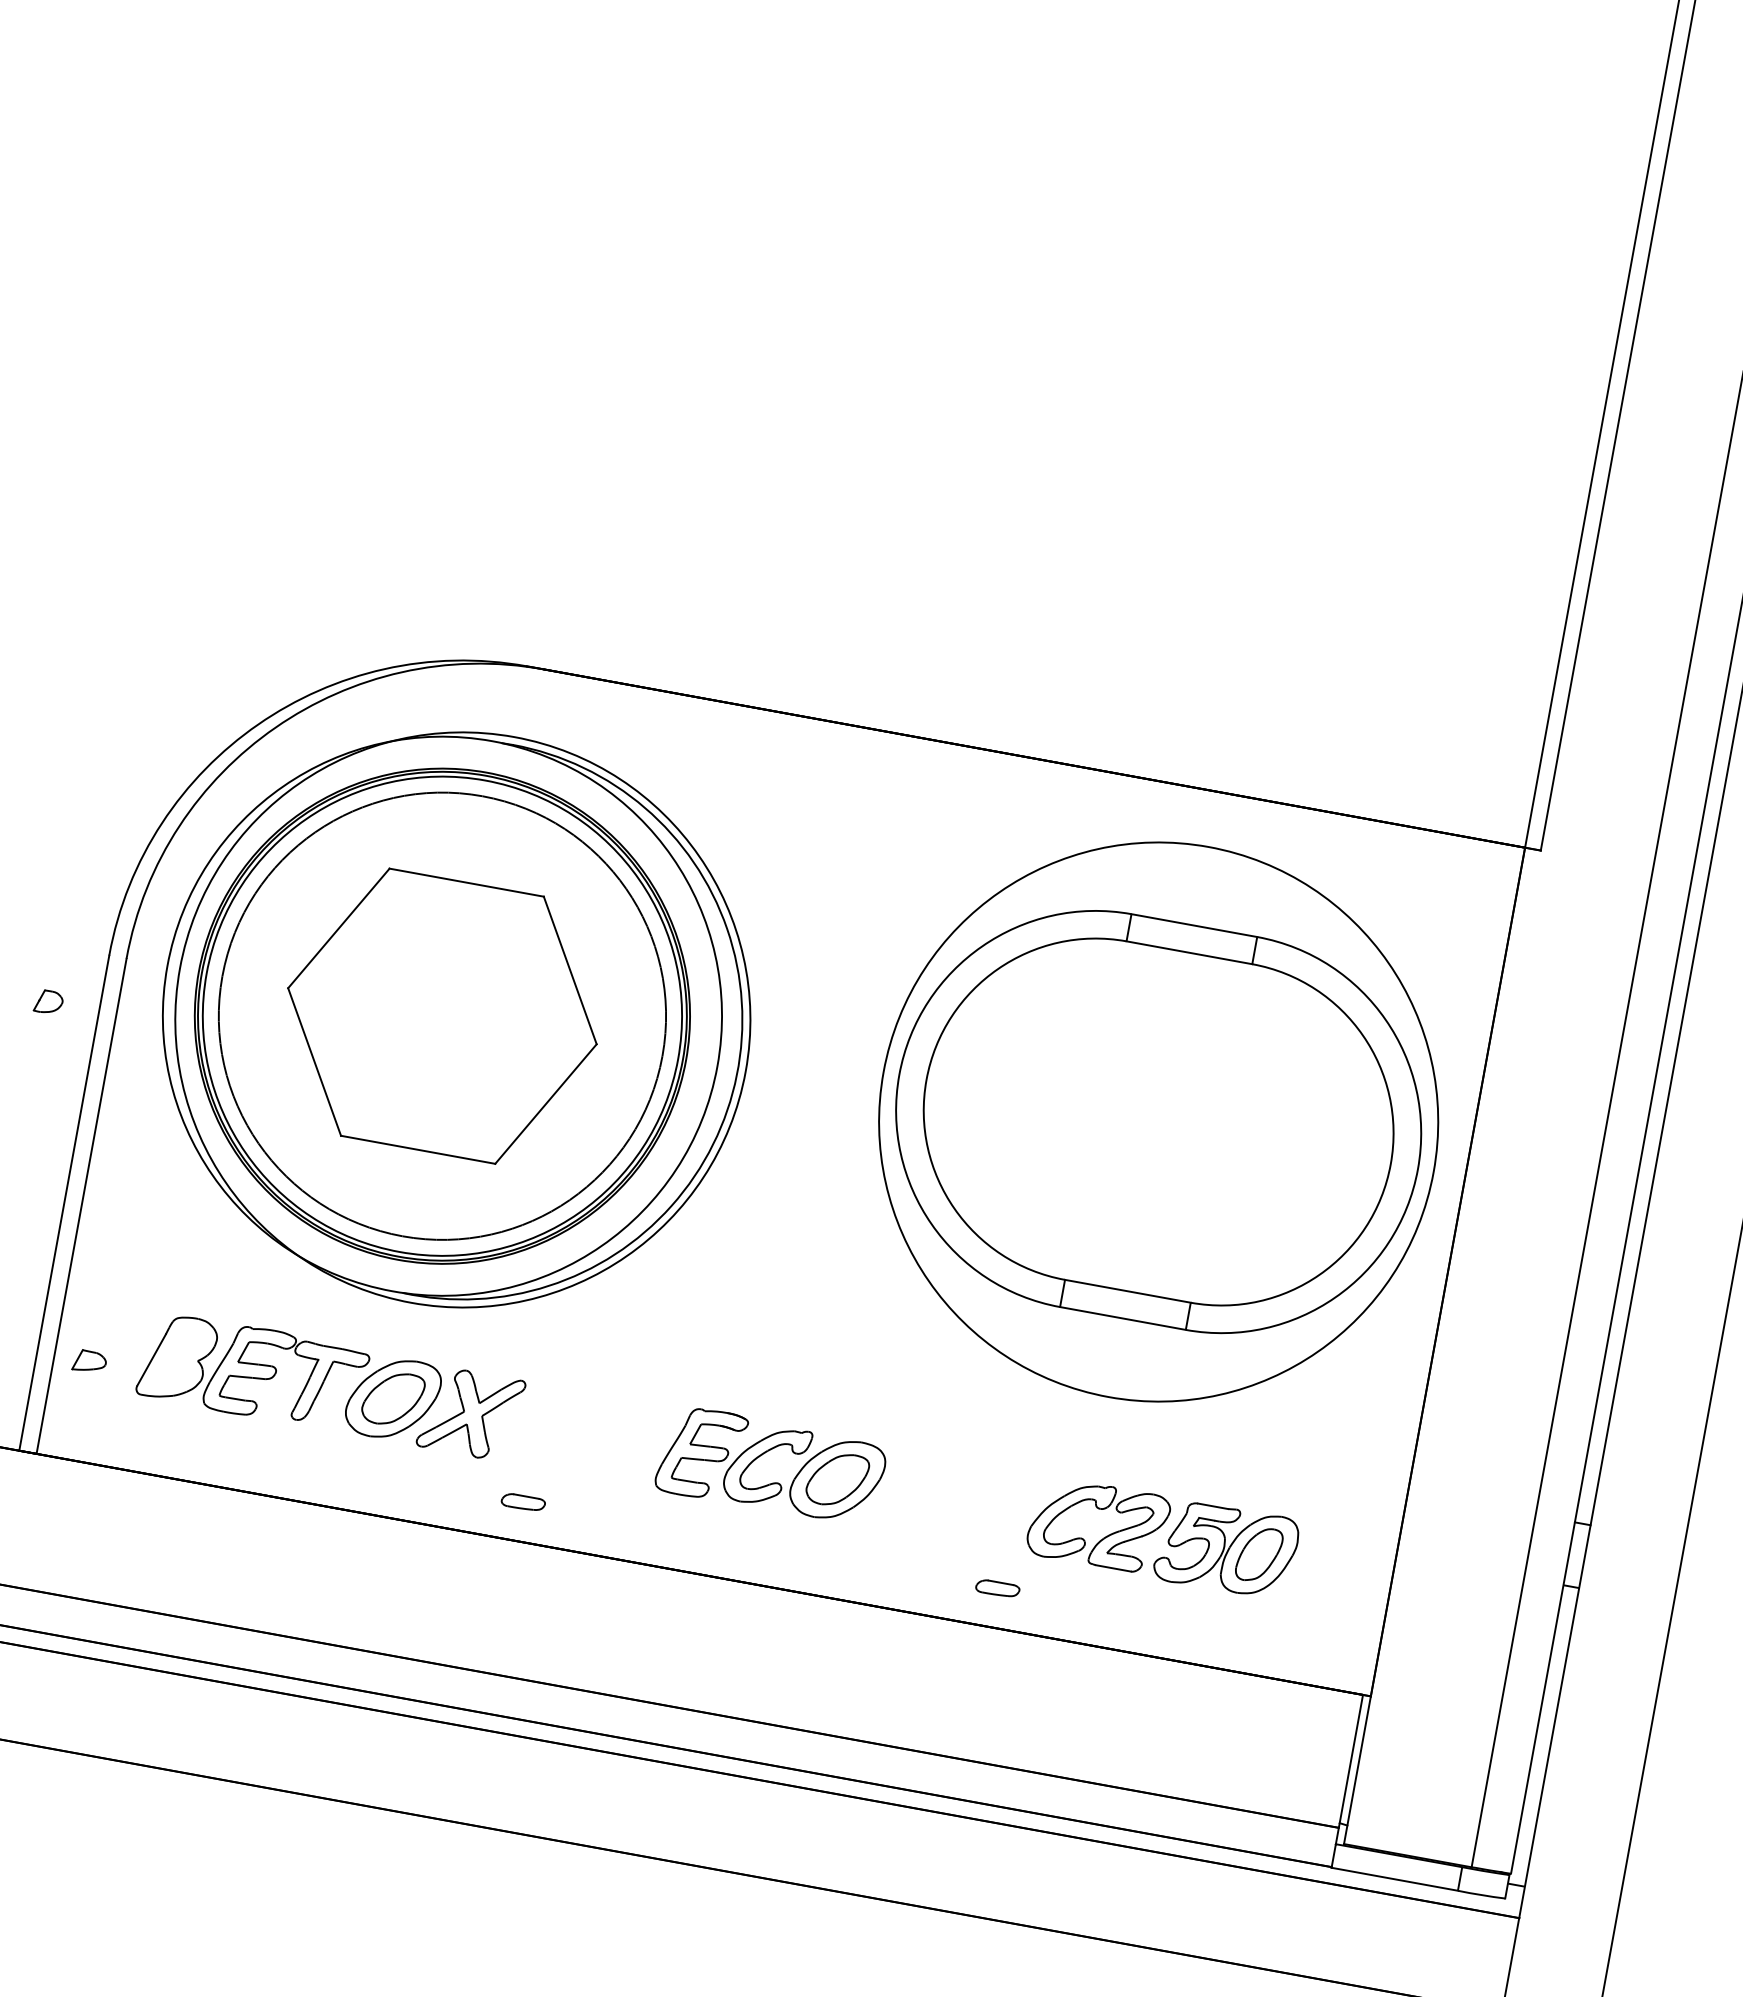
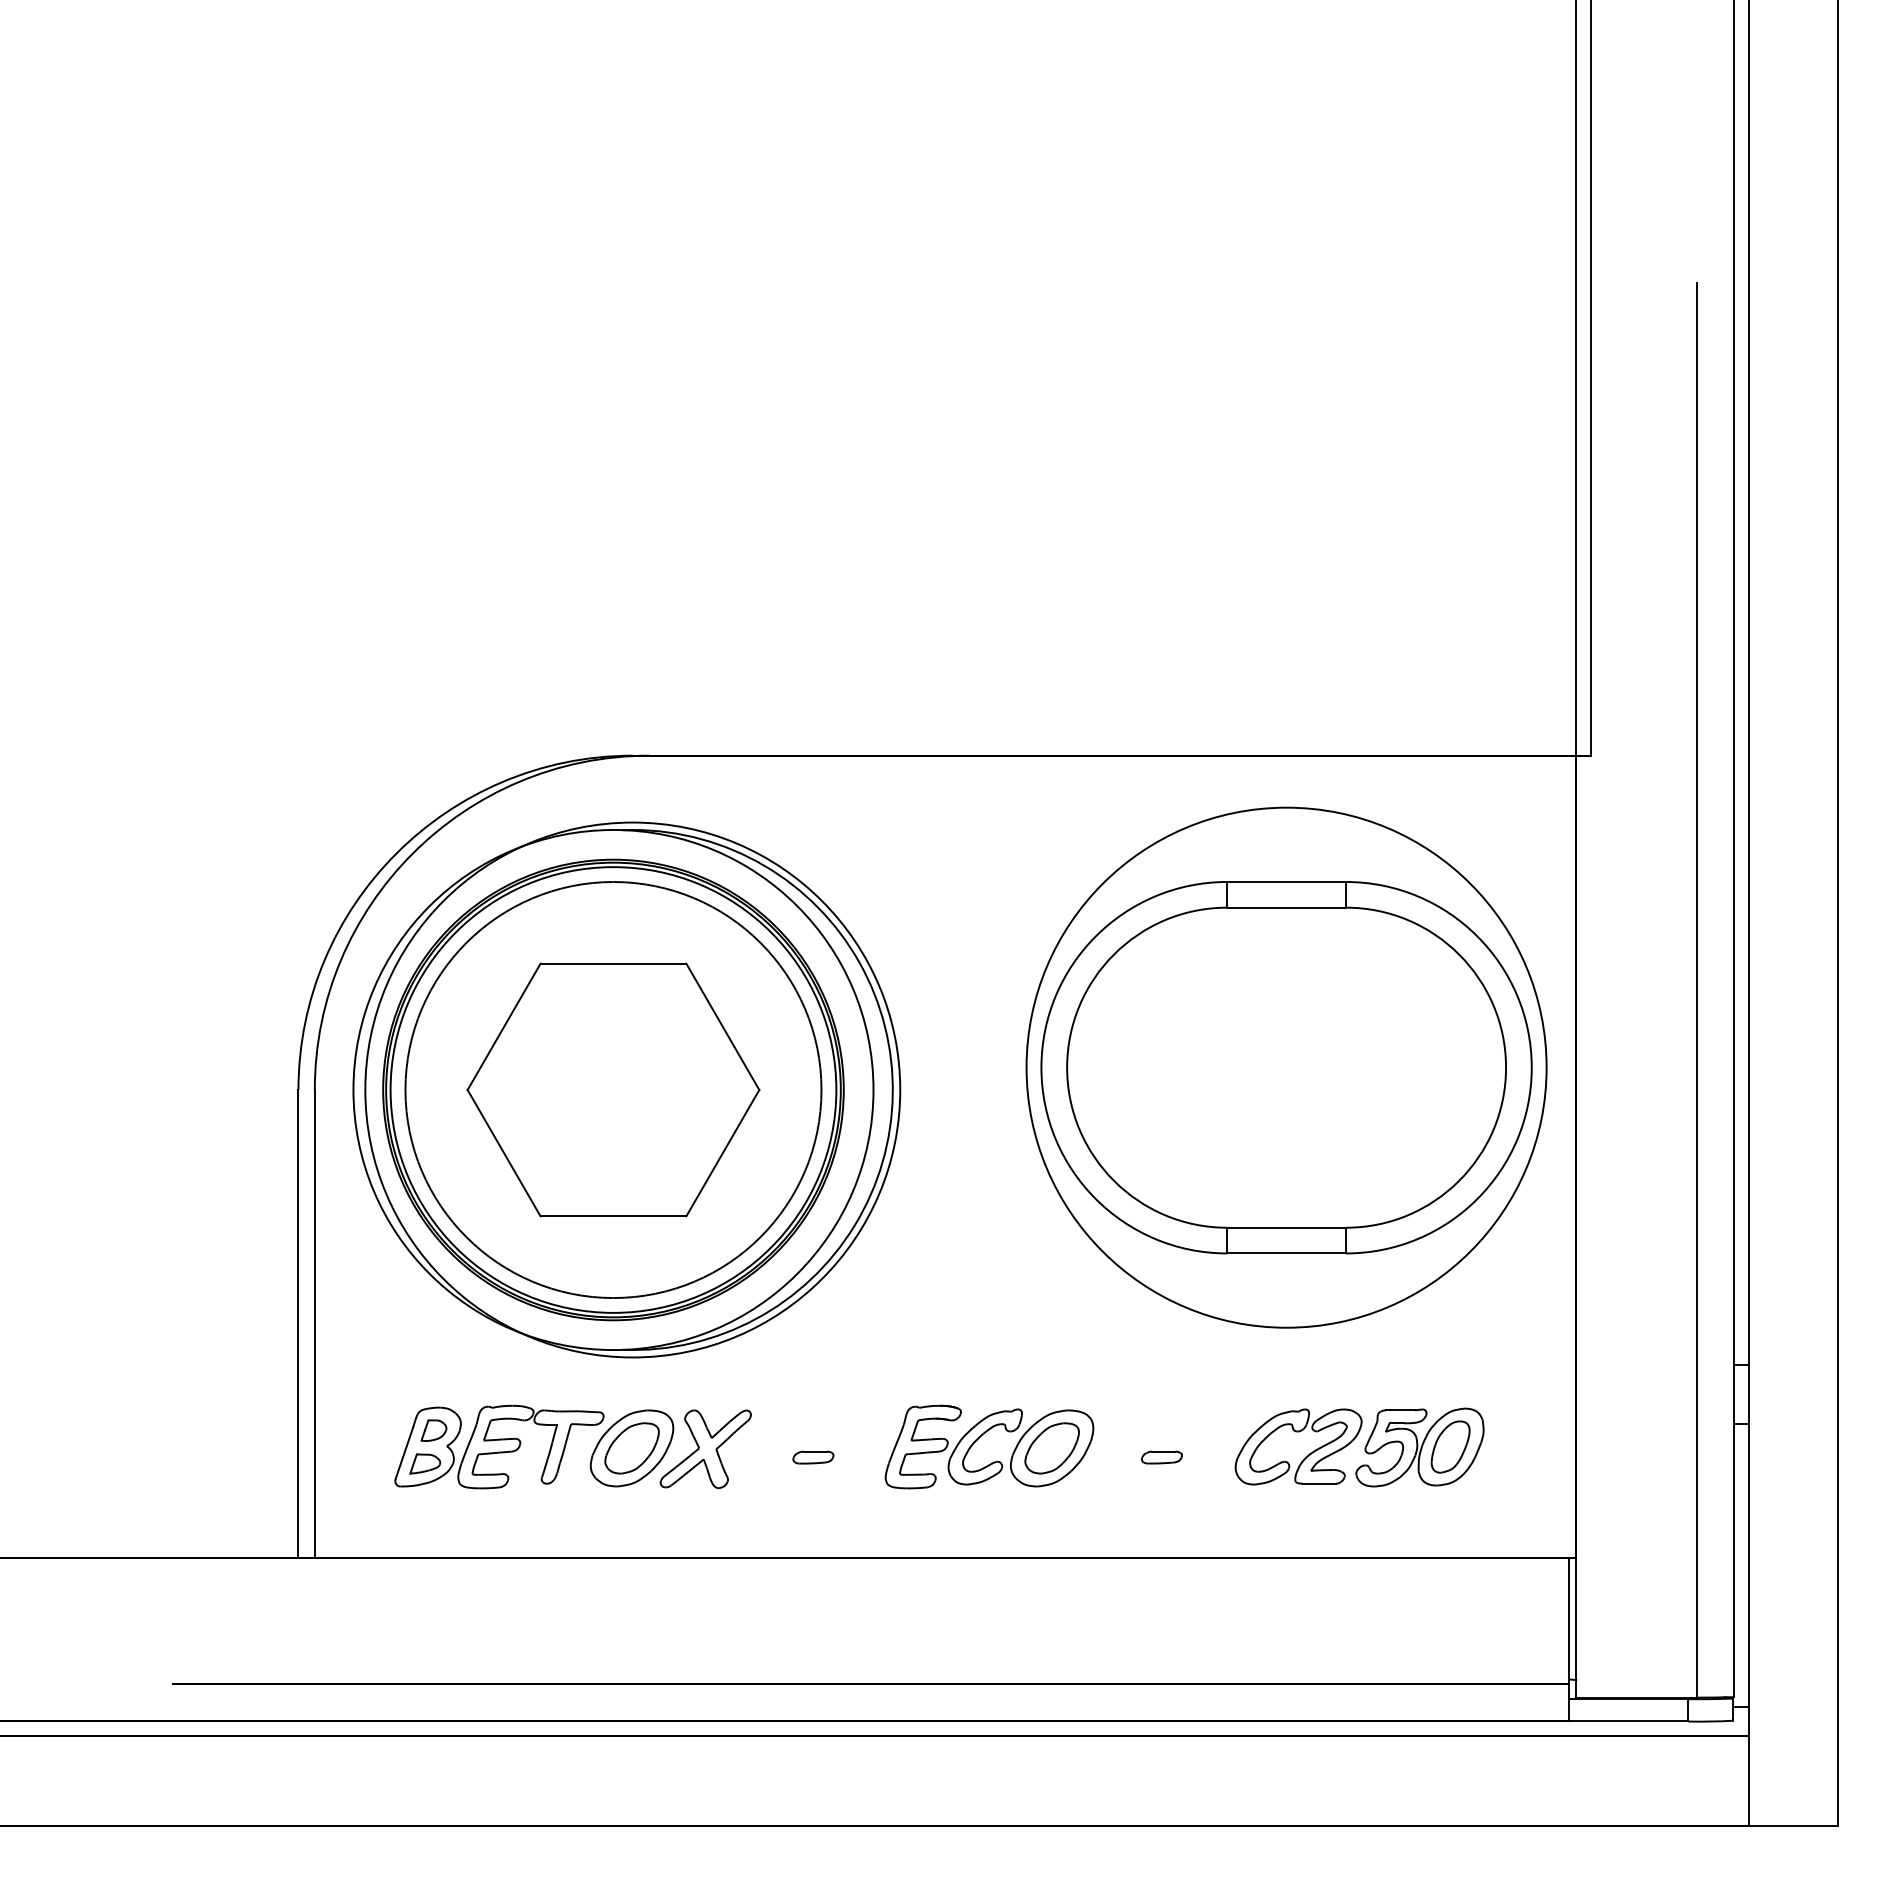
part: (48, 1001) -> (433, 1430), moved
part: (90, 1361) -> (425, 1463), moved
part: (523, 1502) -> (813, 1457), moved
part: (997, 1588) -> (1161, 1457), moved

